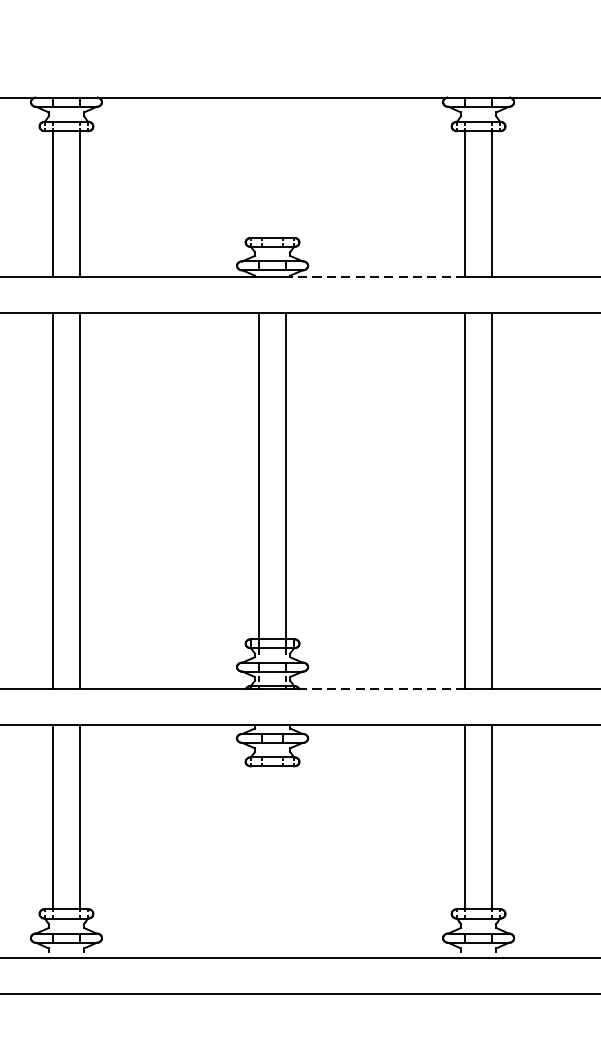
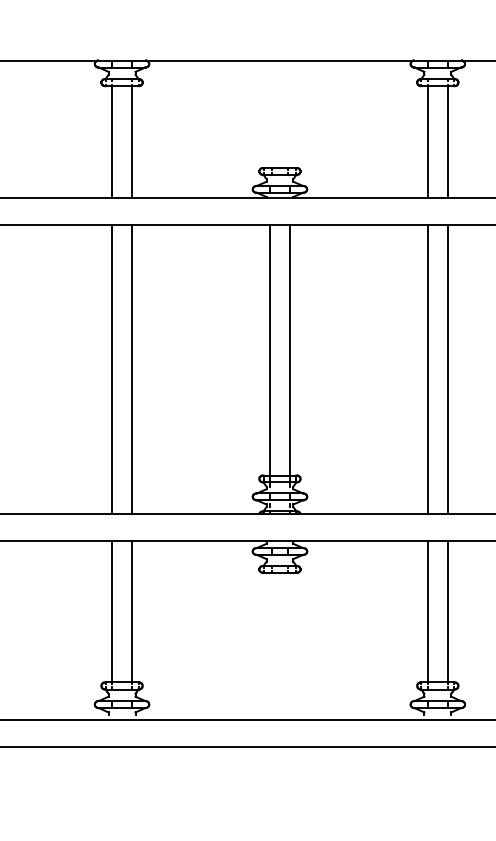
line: (376, 276) -> (359, 197), dashed -> solid
line: (381, 688) -> (363, 513), dashed -> solid

